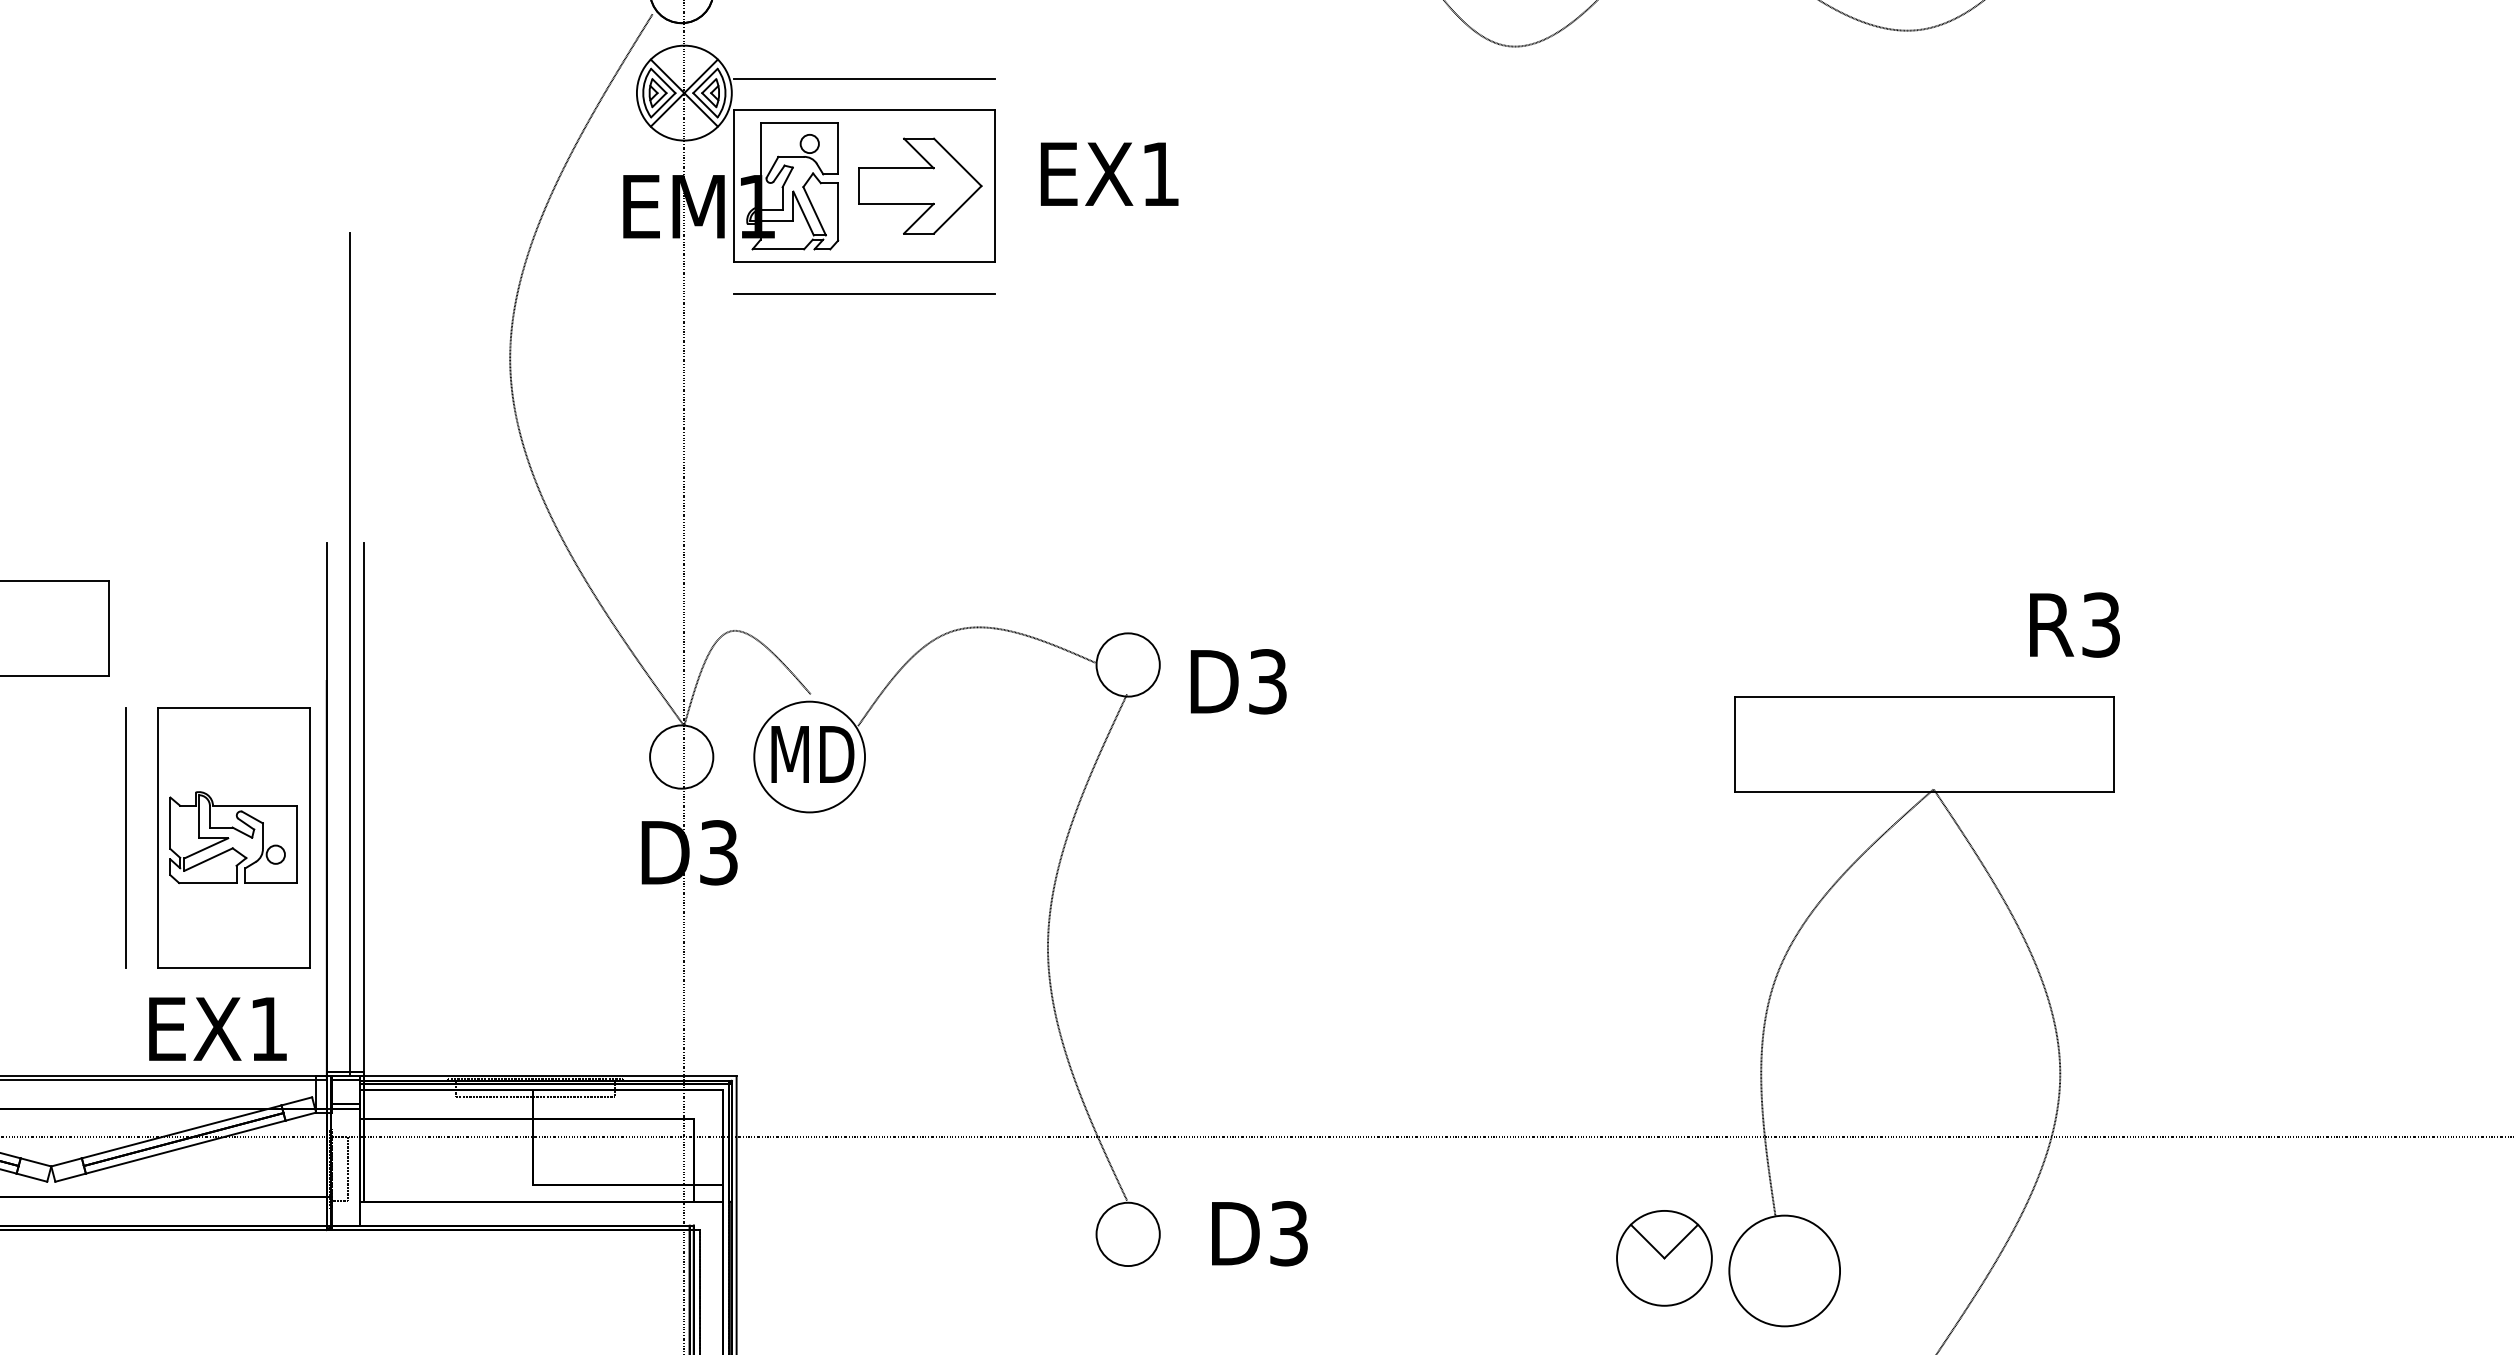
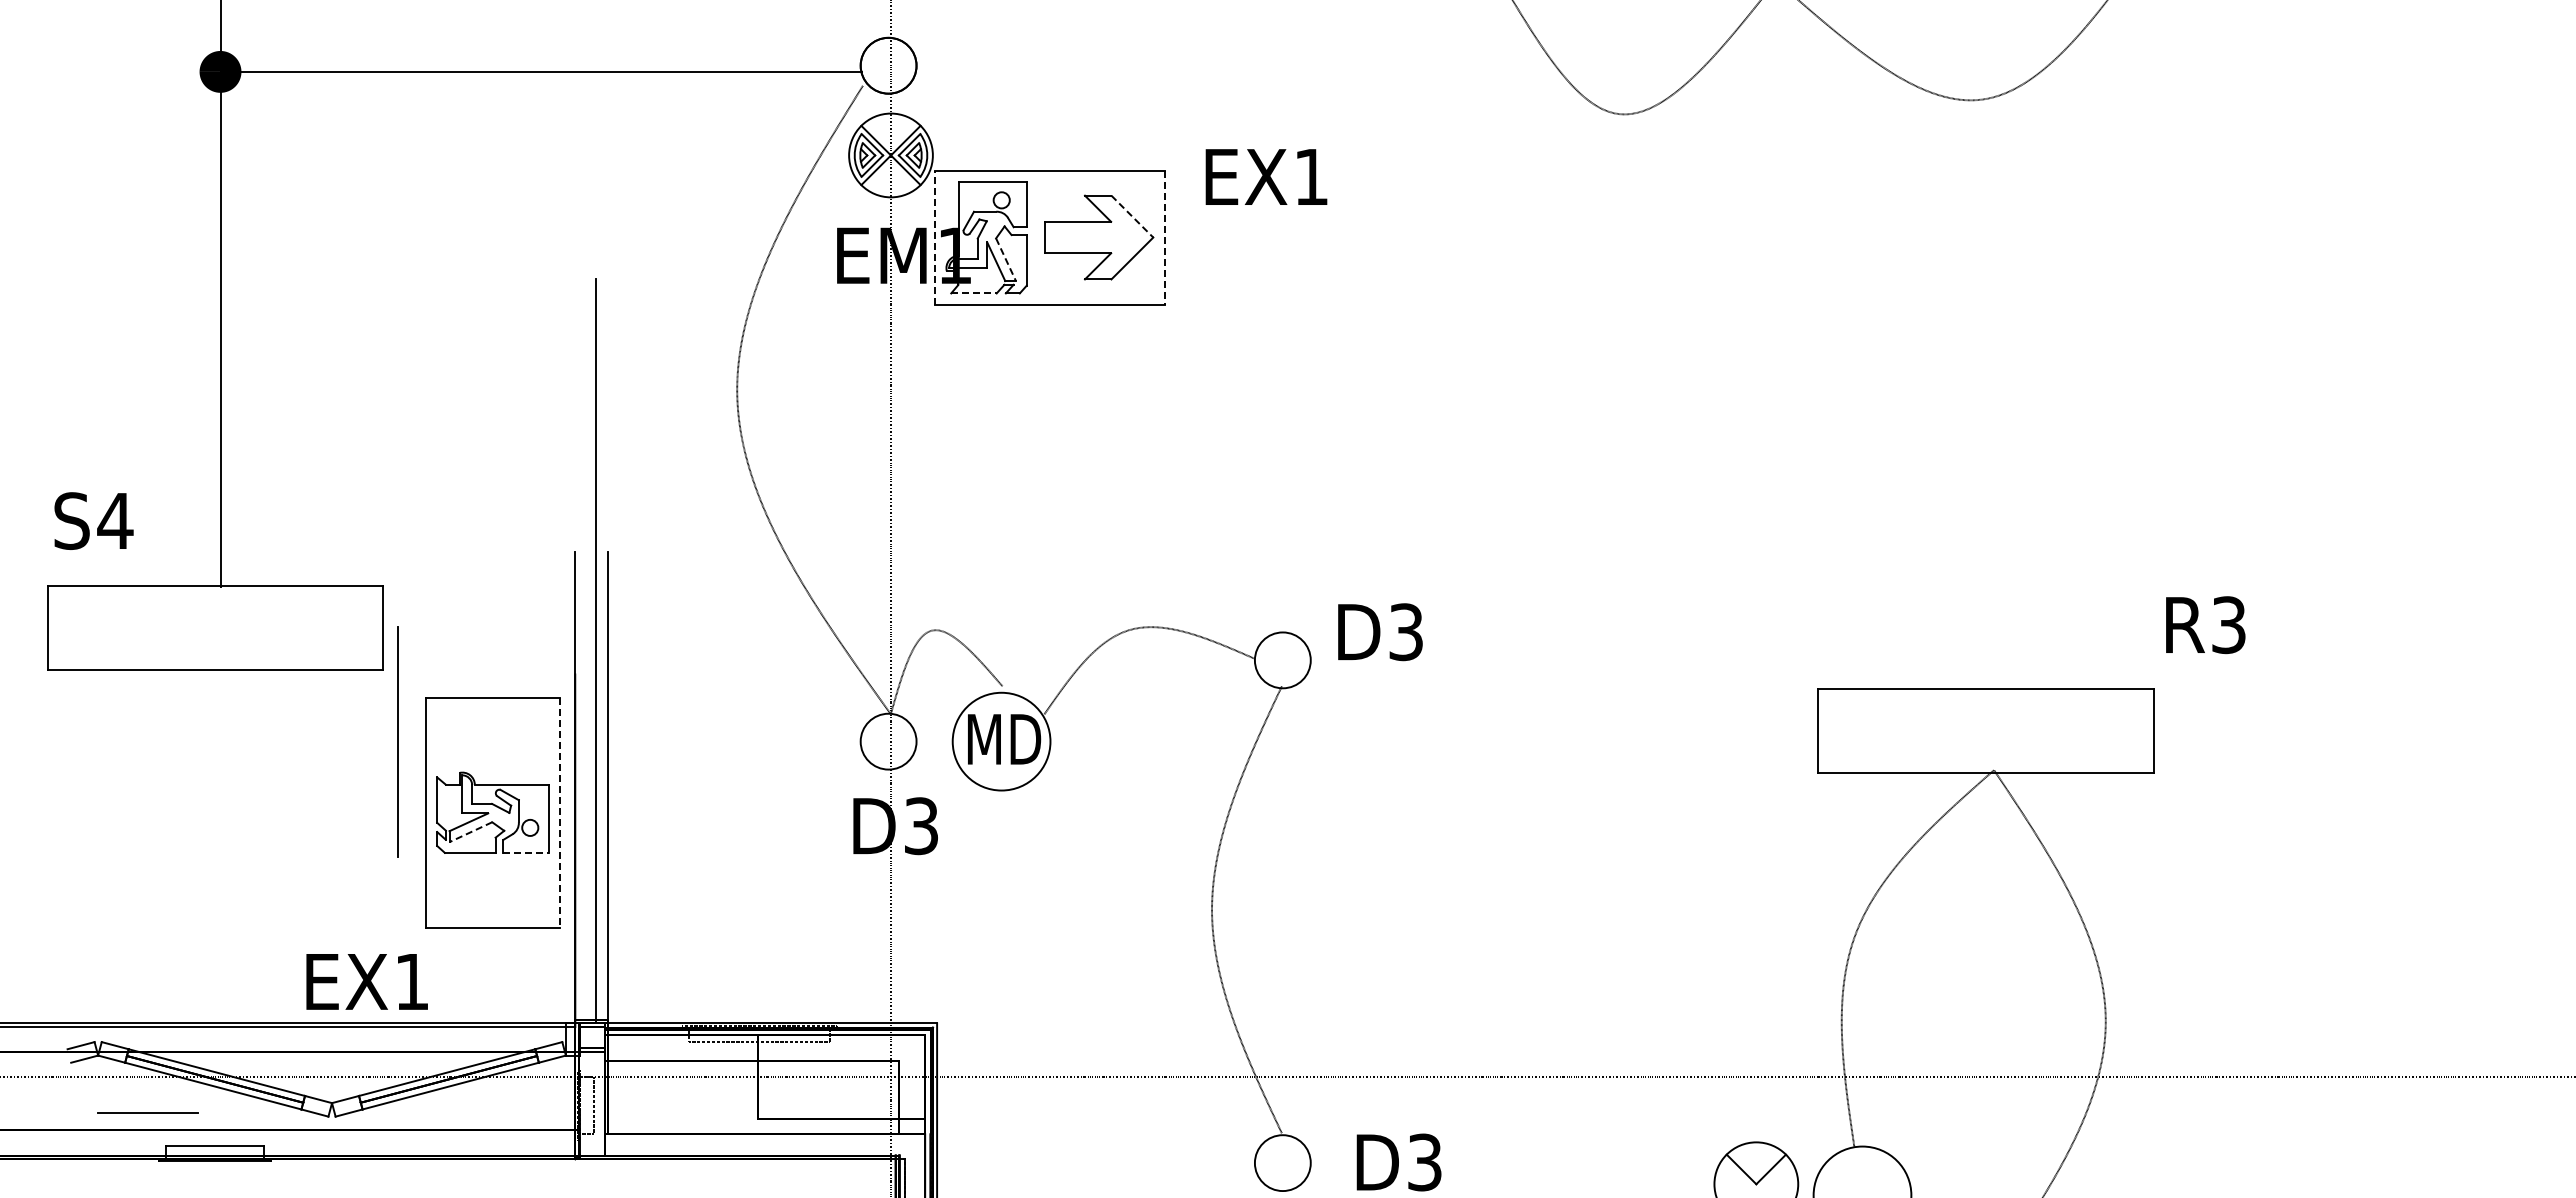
line: (863, 78) -> (1049, 142), removed
line: (957, 162) -> (1132, 216), solid -> dashed
text: (1109, 173) -> (1266, 176), moved
line: (734, 186) -> (935, 237), solid -> dashed
line: (994, 187) -> (1164, 238), solid -> dashed
line: (815, 210) -> (1006, 259), solid -> dashed
line: (777, 249) -> (973, 293), solid -> dashed
line: (863, 293) -> (1049, 332), removed
text: (2074, 625) -> (2205, 625), moved
text: (1238, 682) -> (1380, 632), moved
line: (125, 837) -> (397, 741), moved
line: (310, 837) -> (560, 812), solid -> dashed
line: (208, 859) -> (470, 832), solid -> dashed
line: (271, 882) -> (526, 852), solid -> dashed
text: (217, 1028) -> (366, 981), moved

